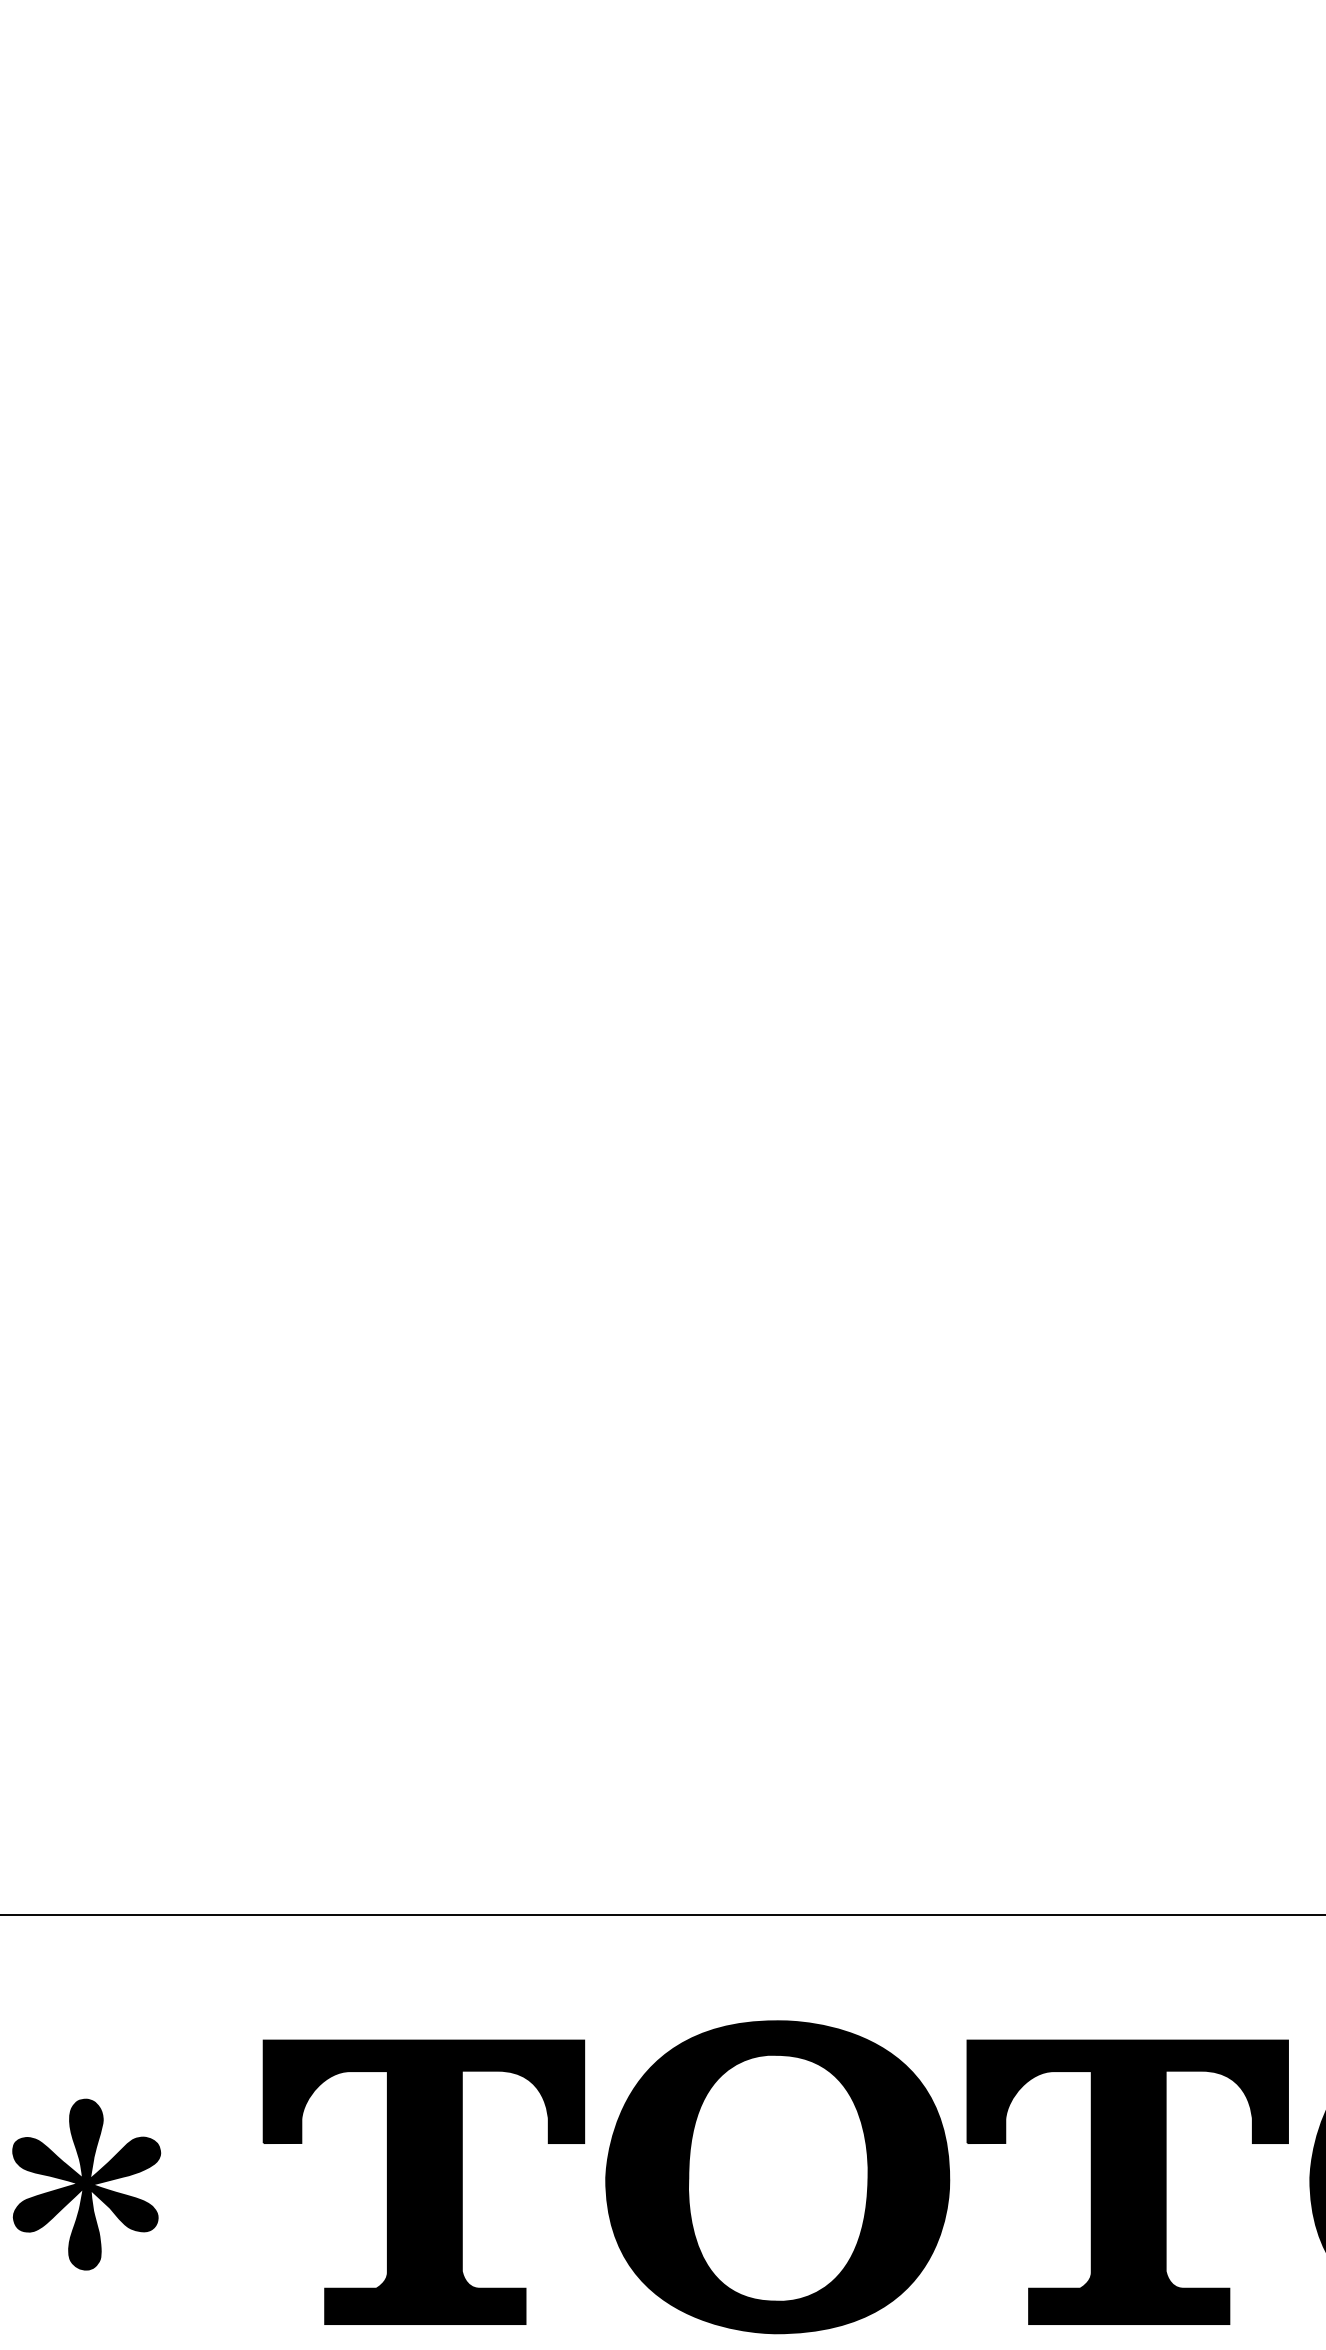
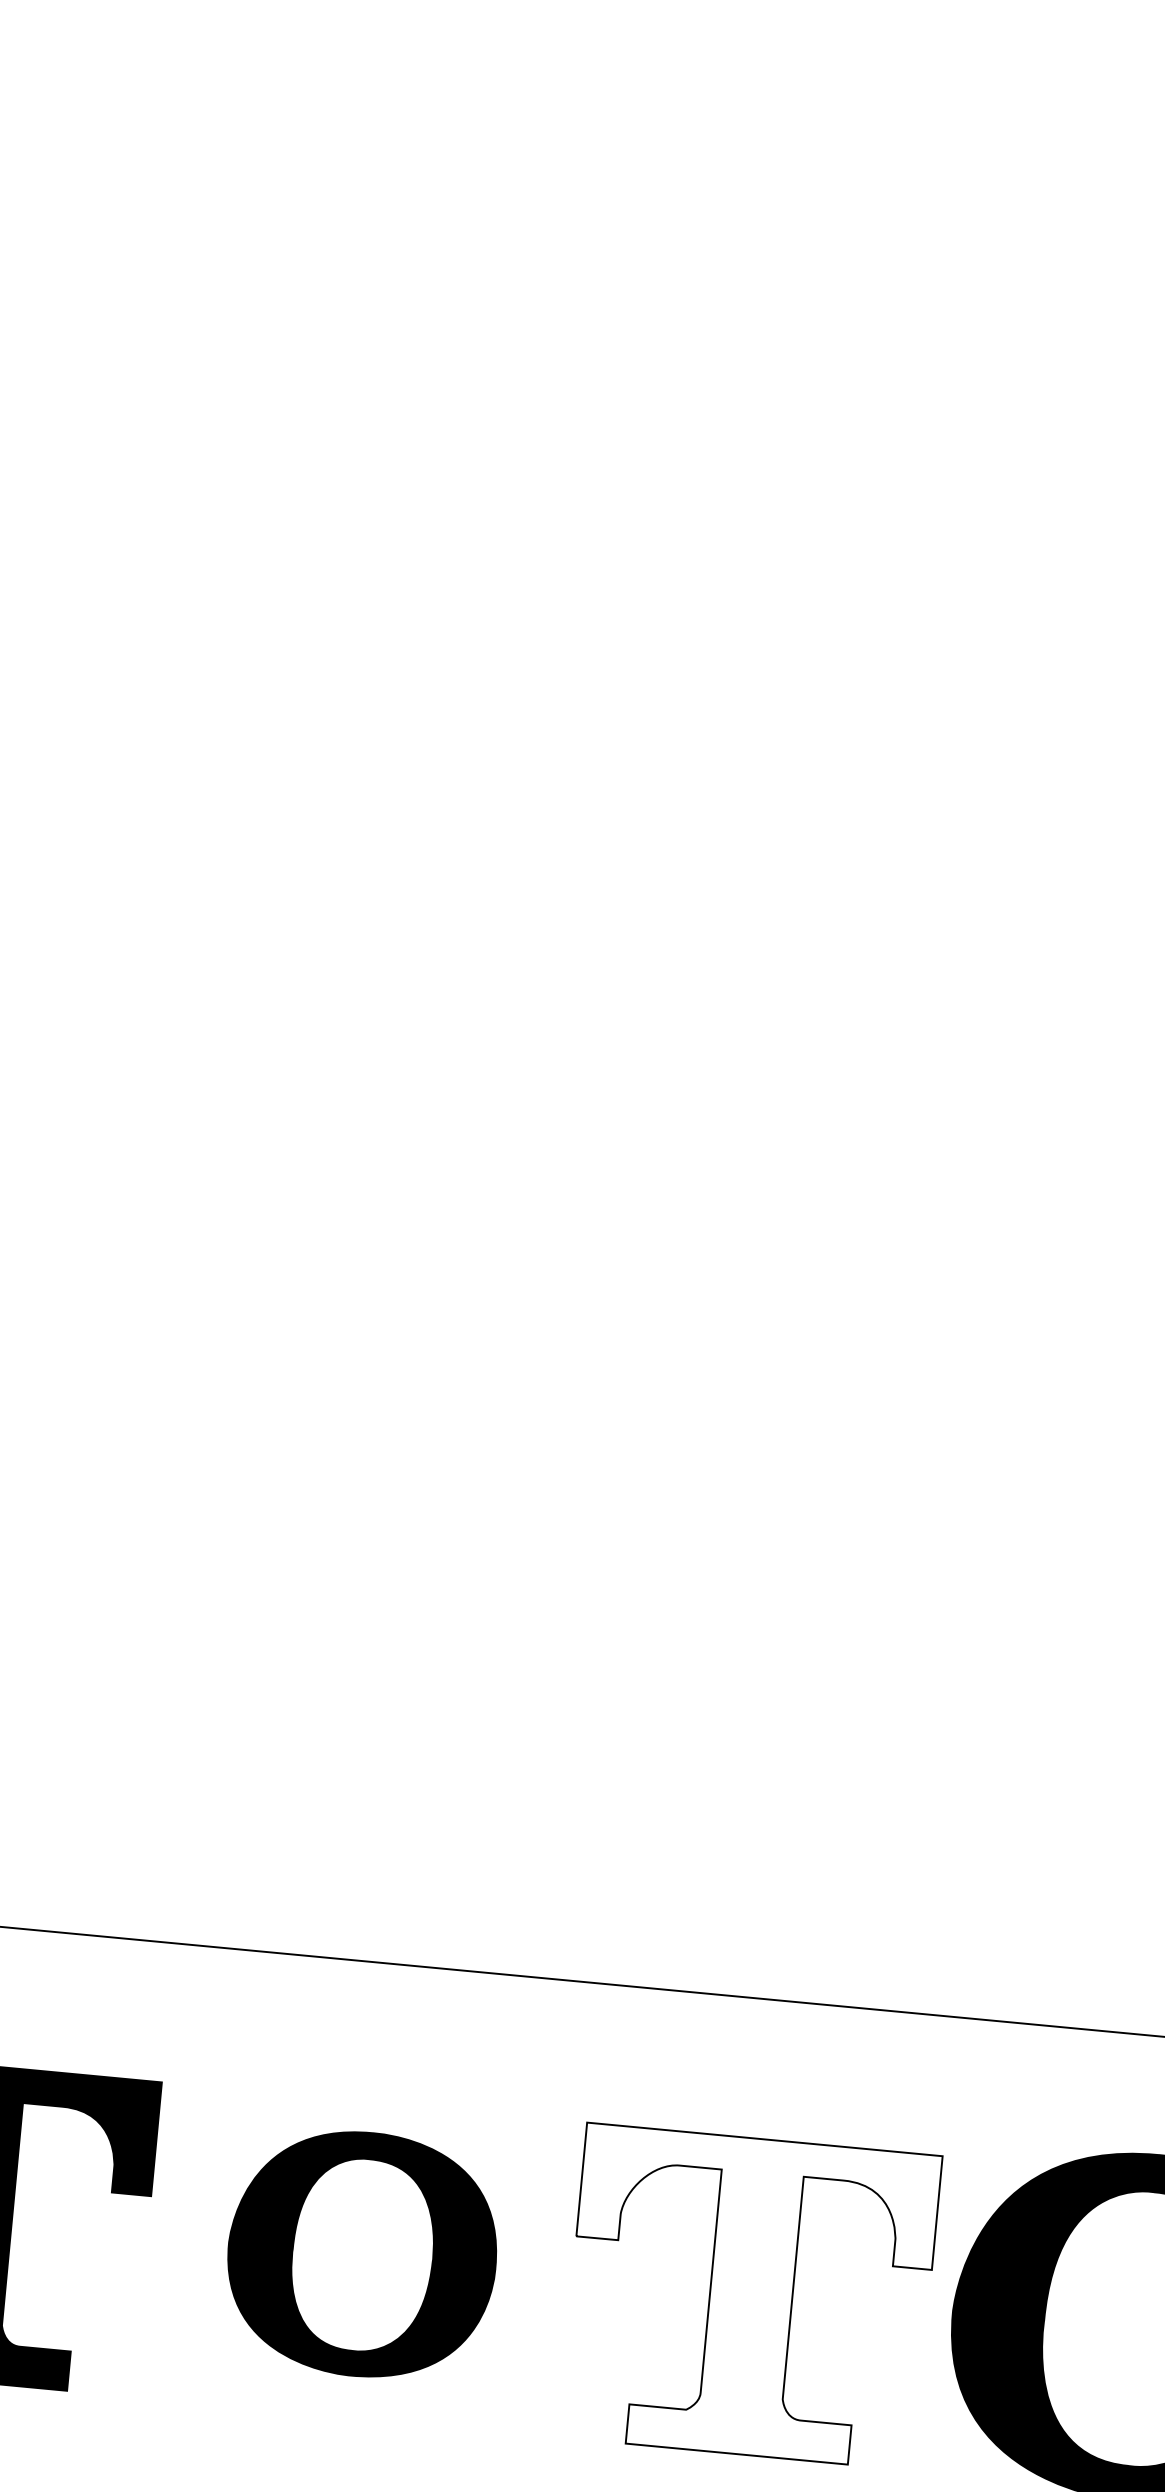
part: (777, 2177) -> (361, 2254), size x0.7
fill: (1127, 2182) -> (749, 2296), removed

